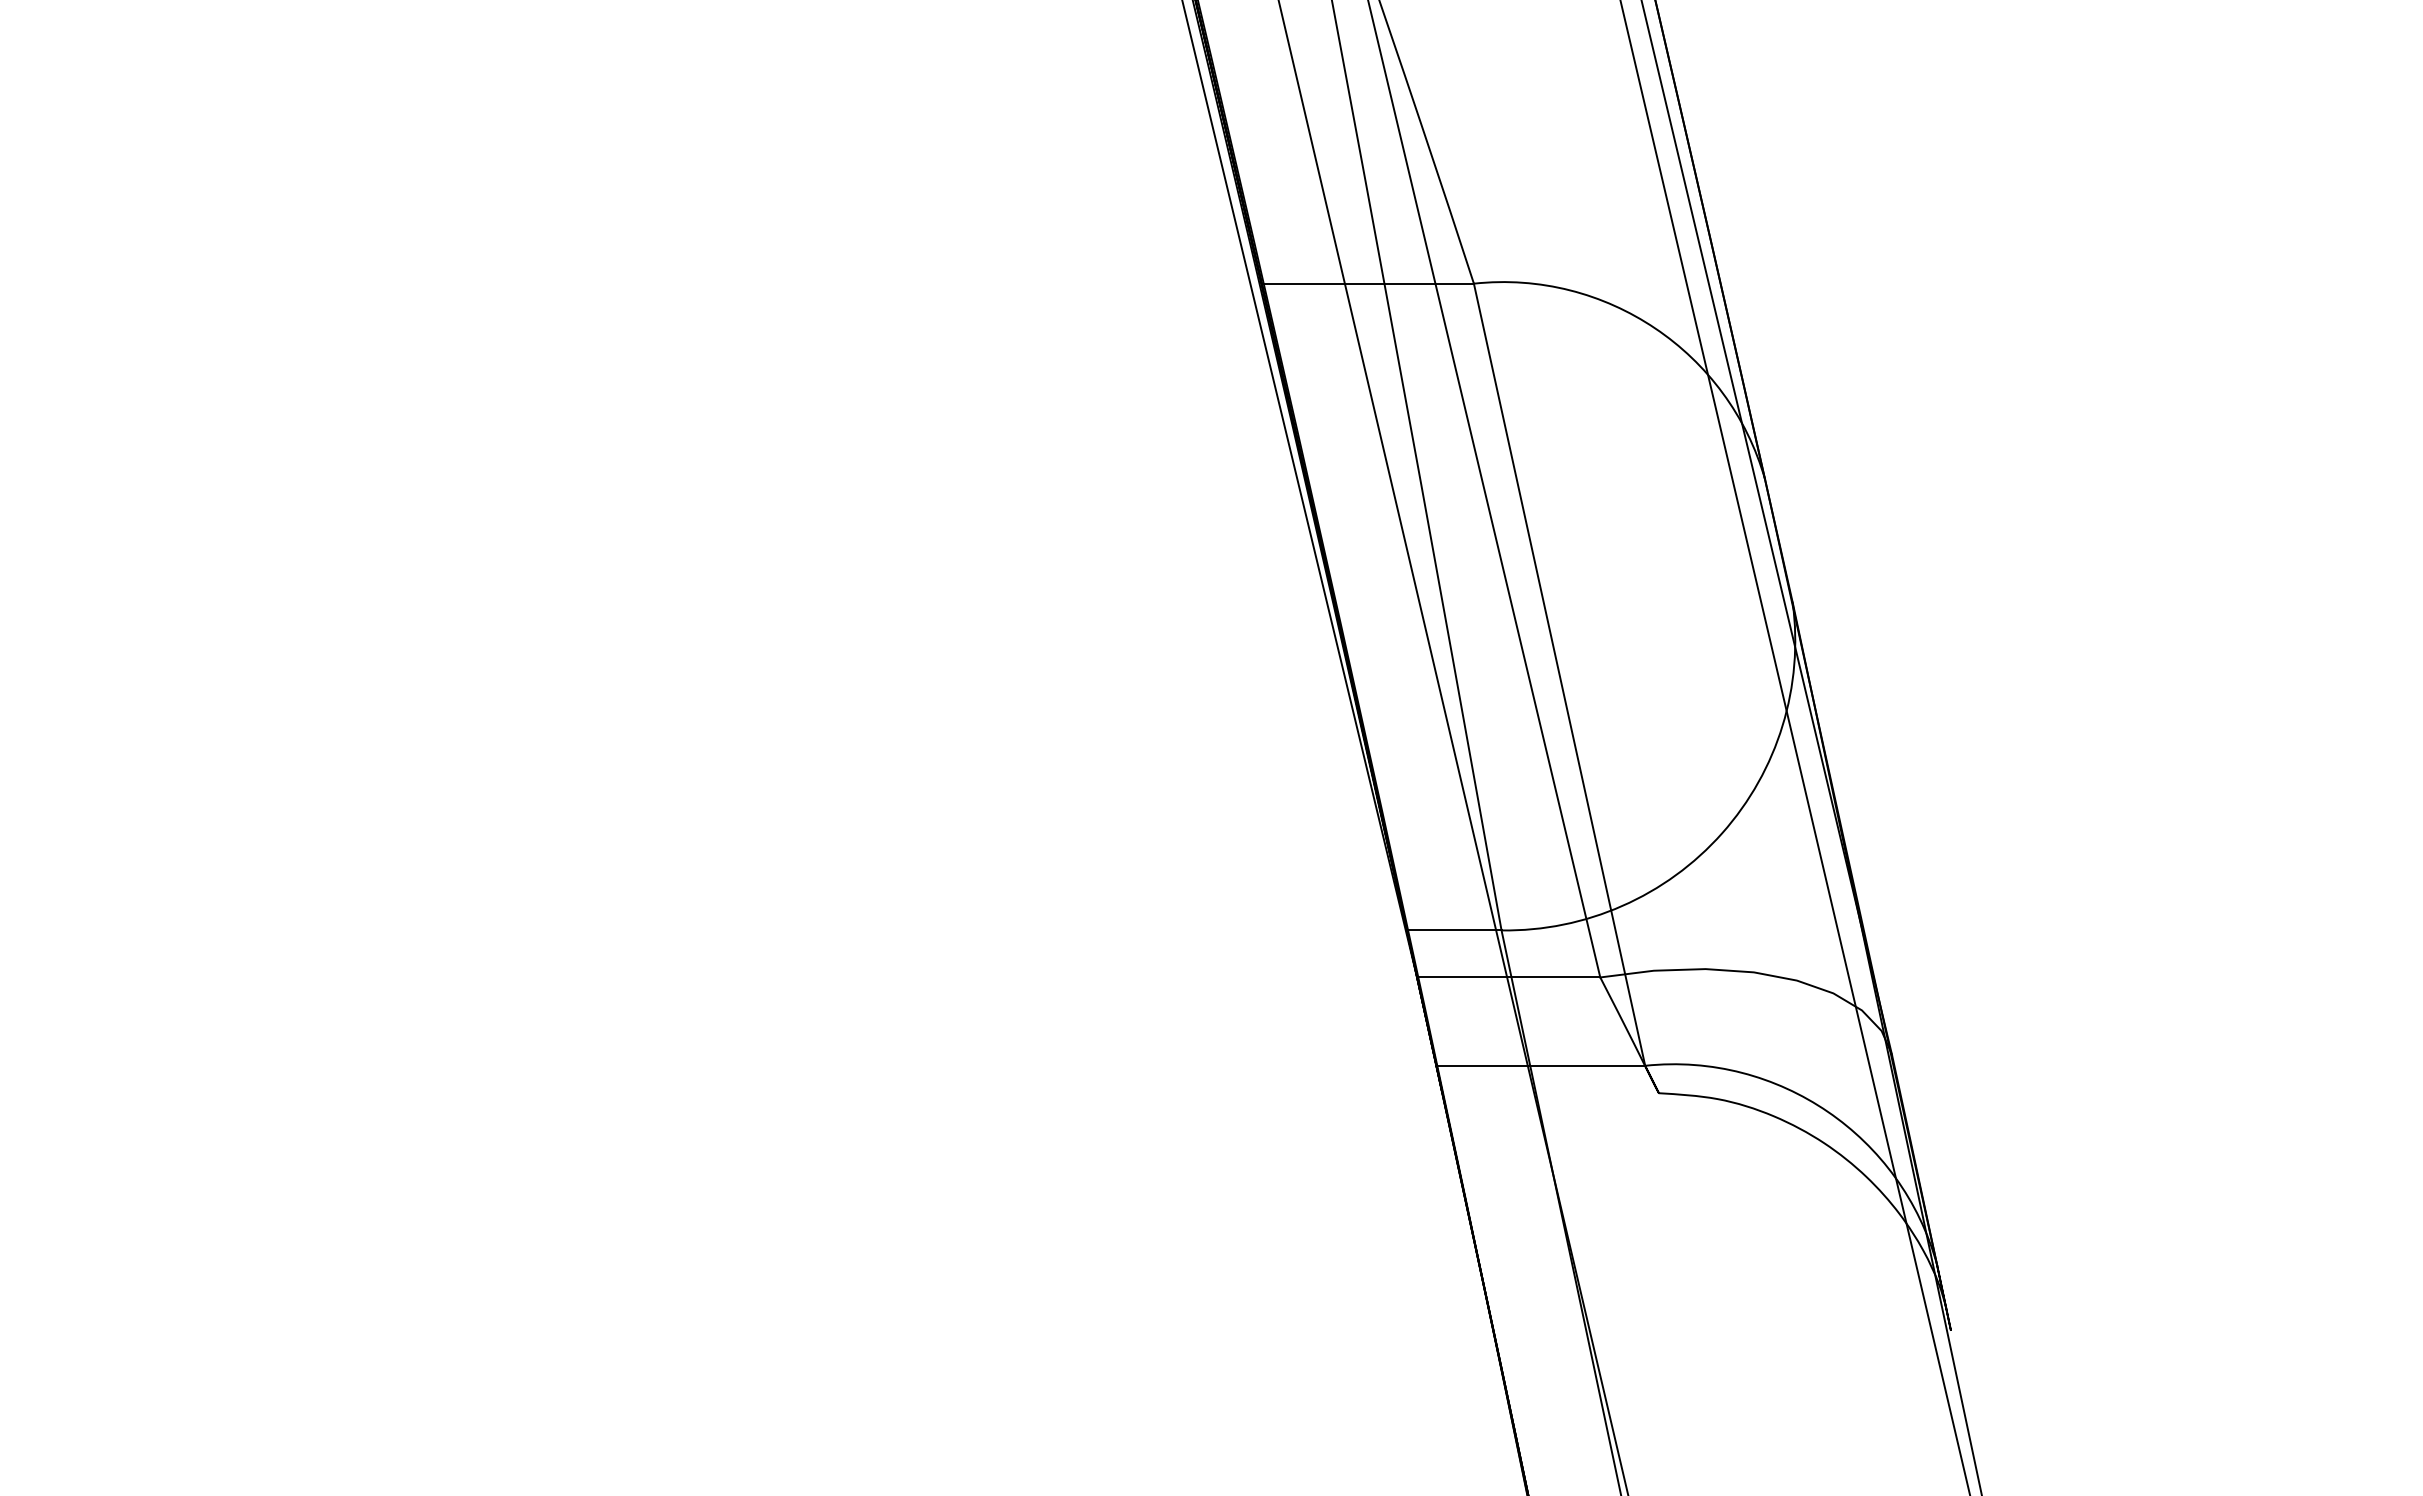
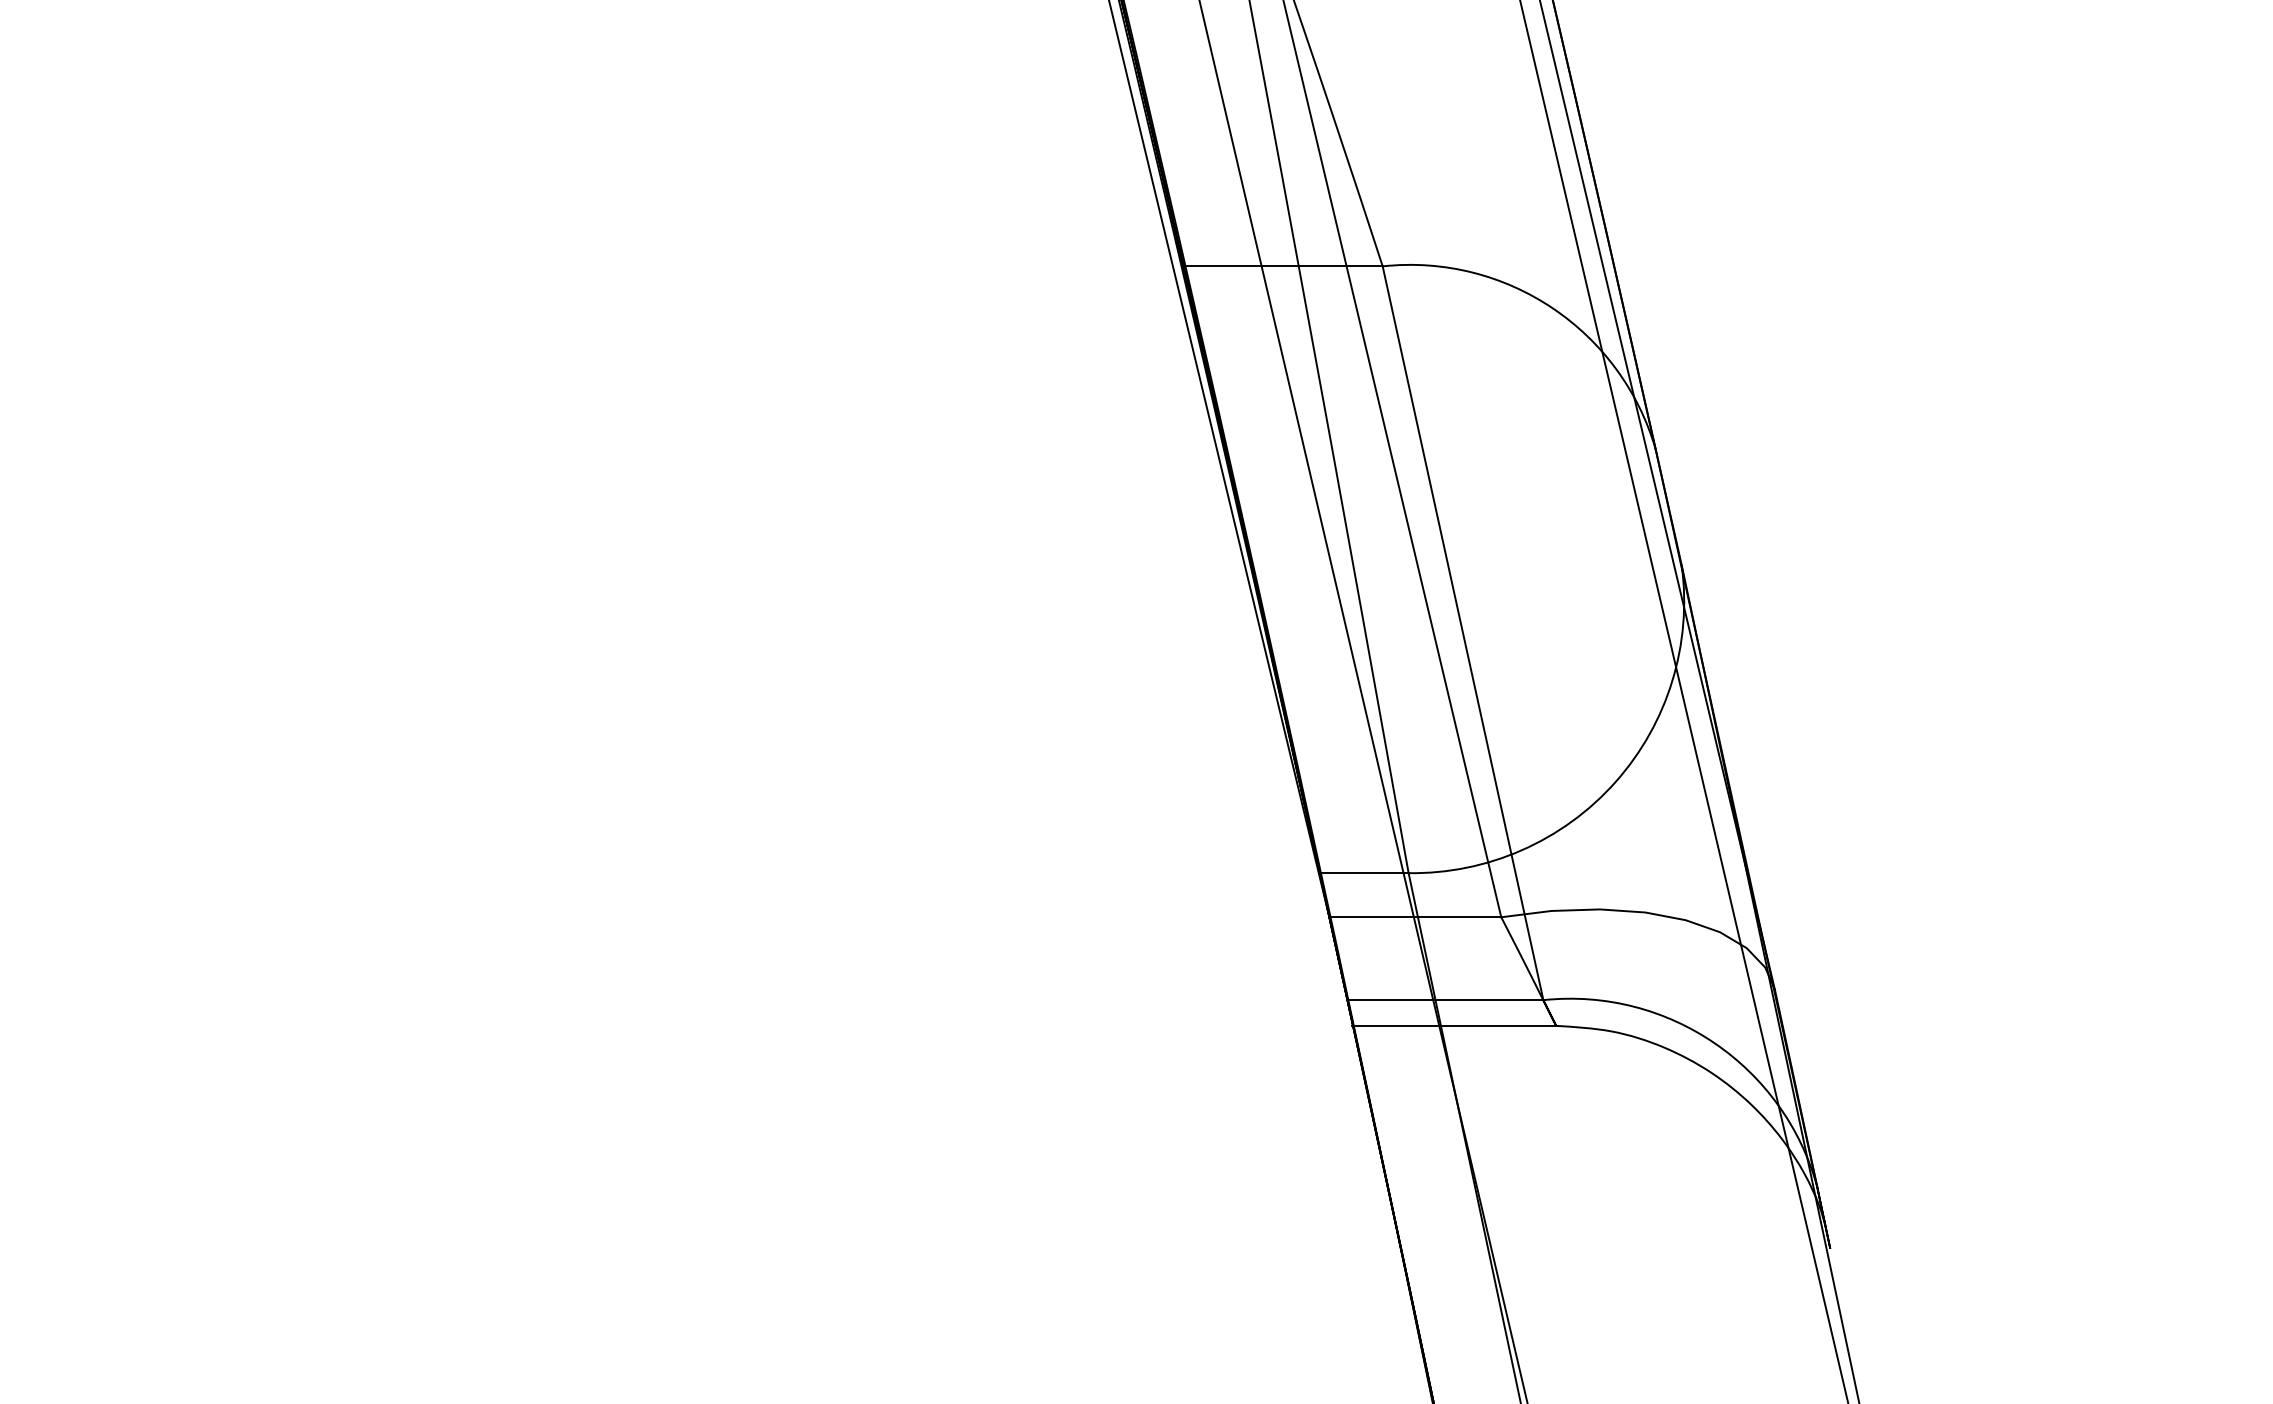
line: (1550, 1093) -> (1454, 1026), added

